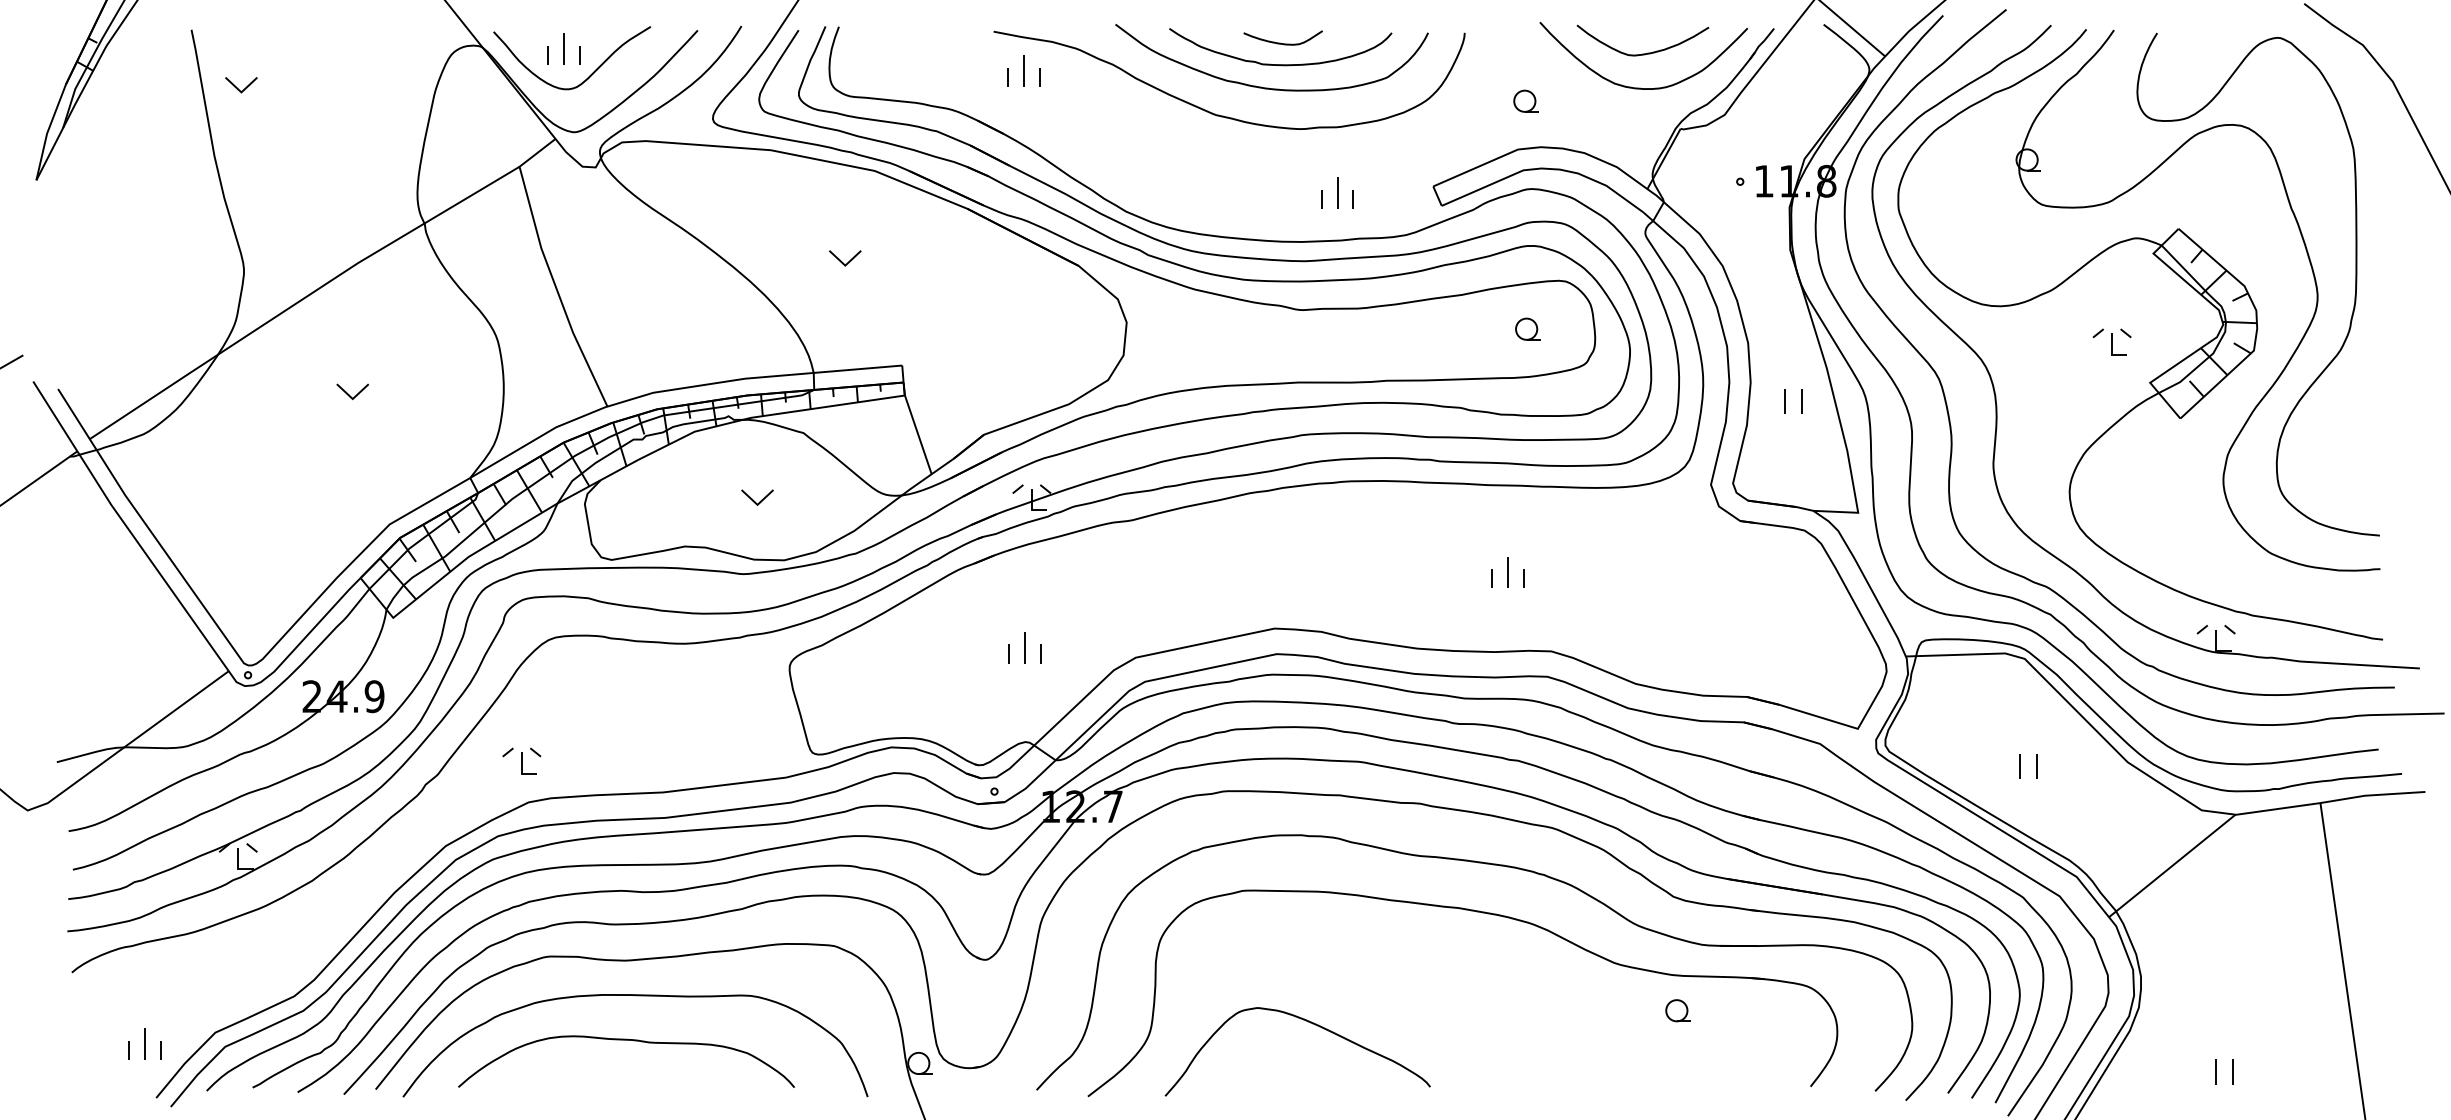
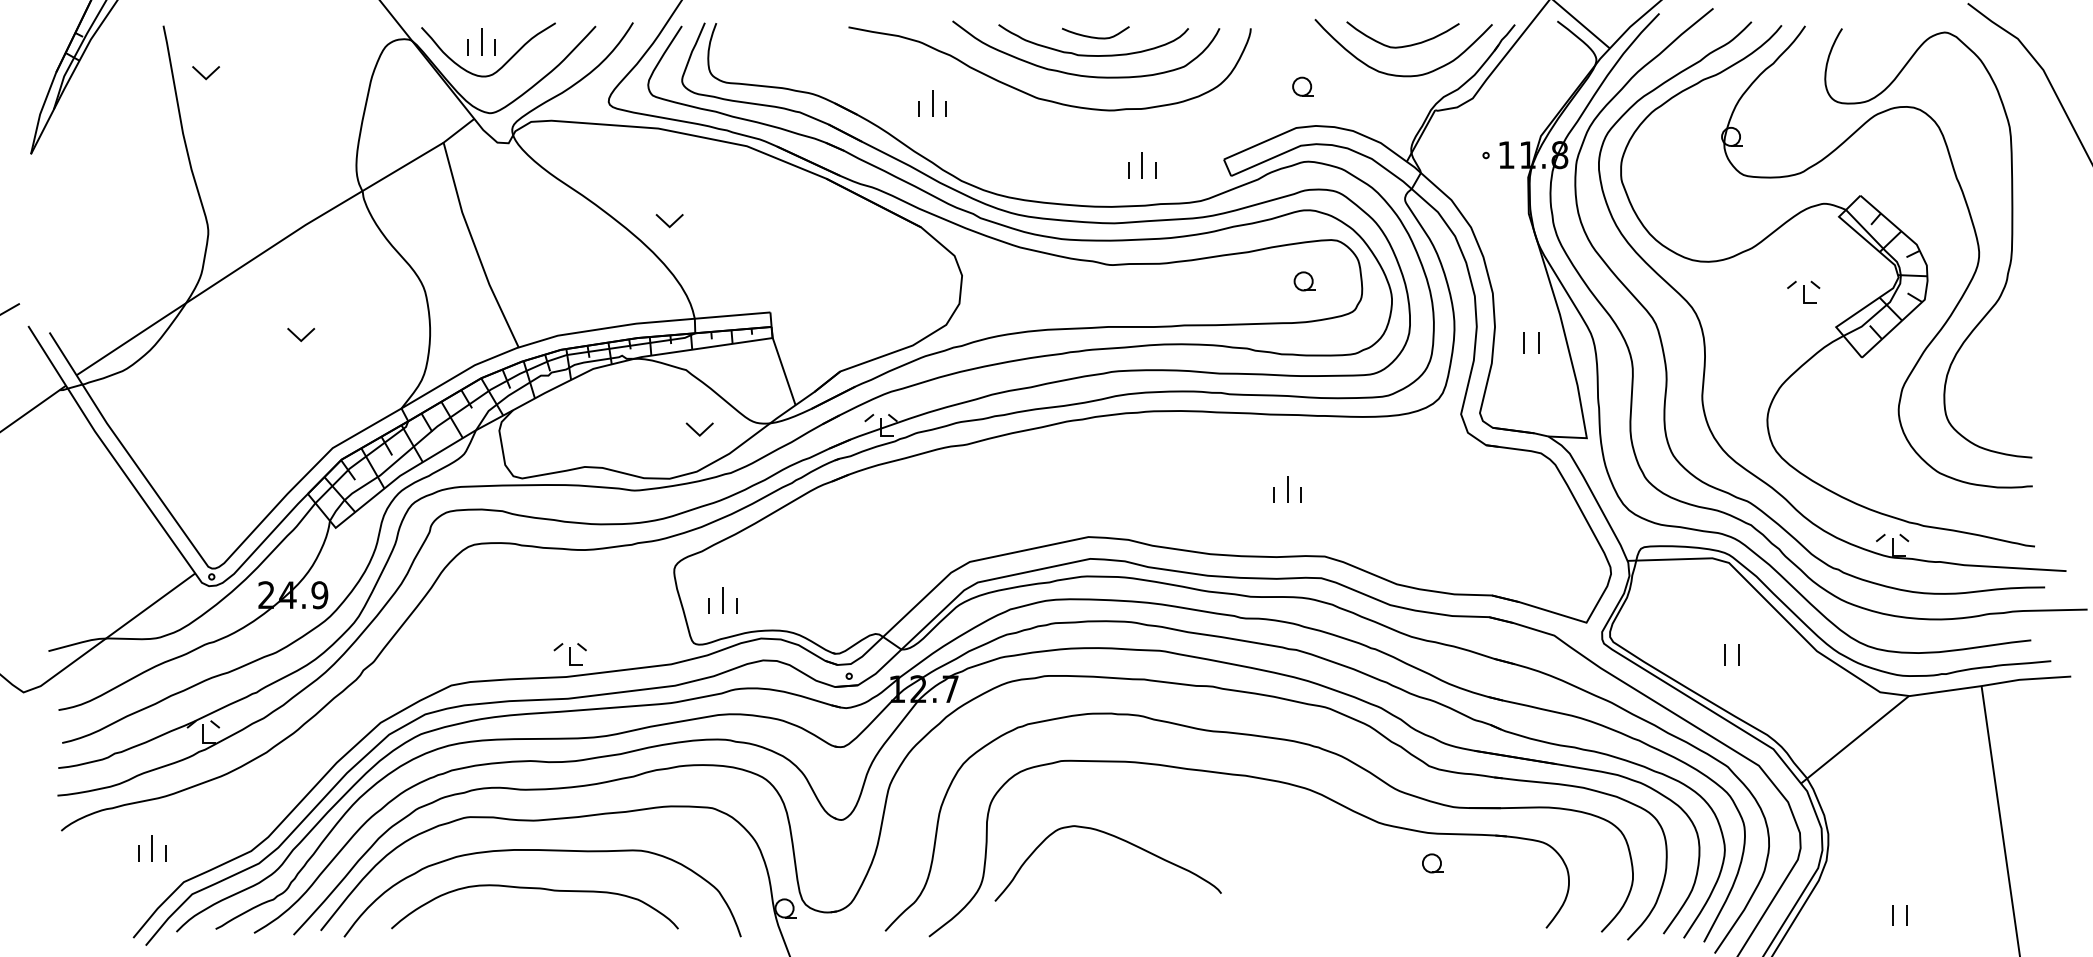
part: (1023, 70) -> (932, 103), moved
part: (845, 258) -> (669, 221), moved
part: (757, 497) -> (699, 429), moved
part: (1024, 647) -> (722, 600), moved
part: (521, 760) -> (569, 653), moved
curve: (1310, 1023) -> (1119, 839), moved
part: (144, 1043) -> (151, 847), moved

